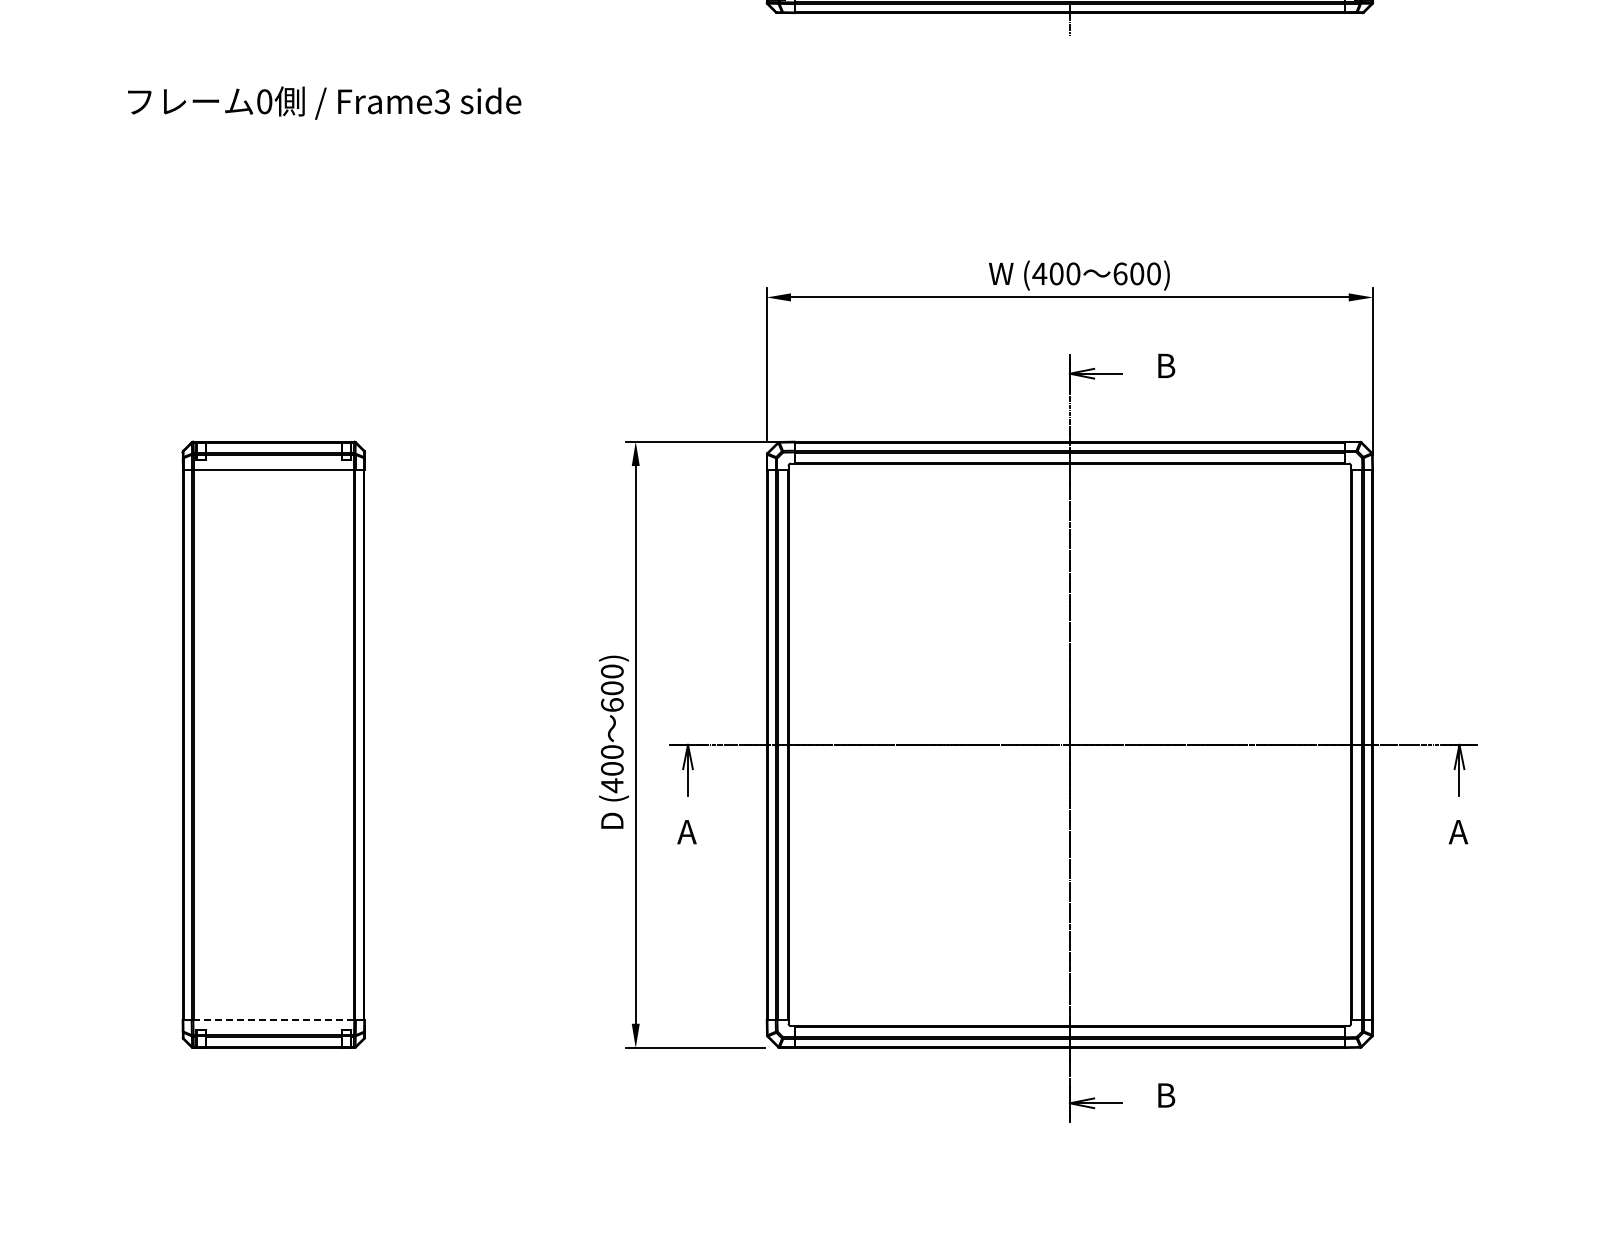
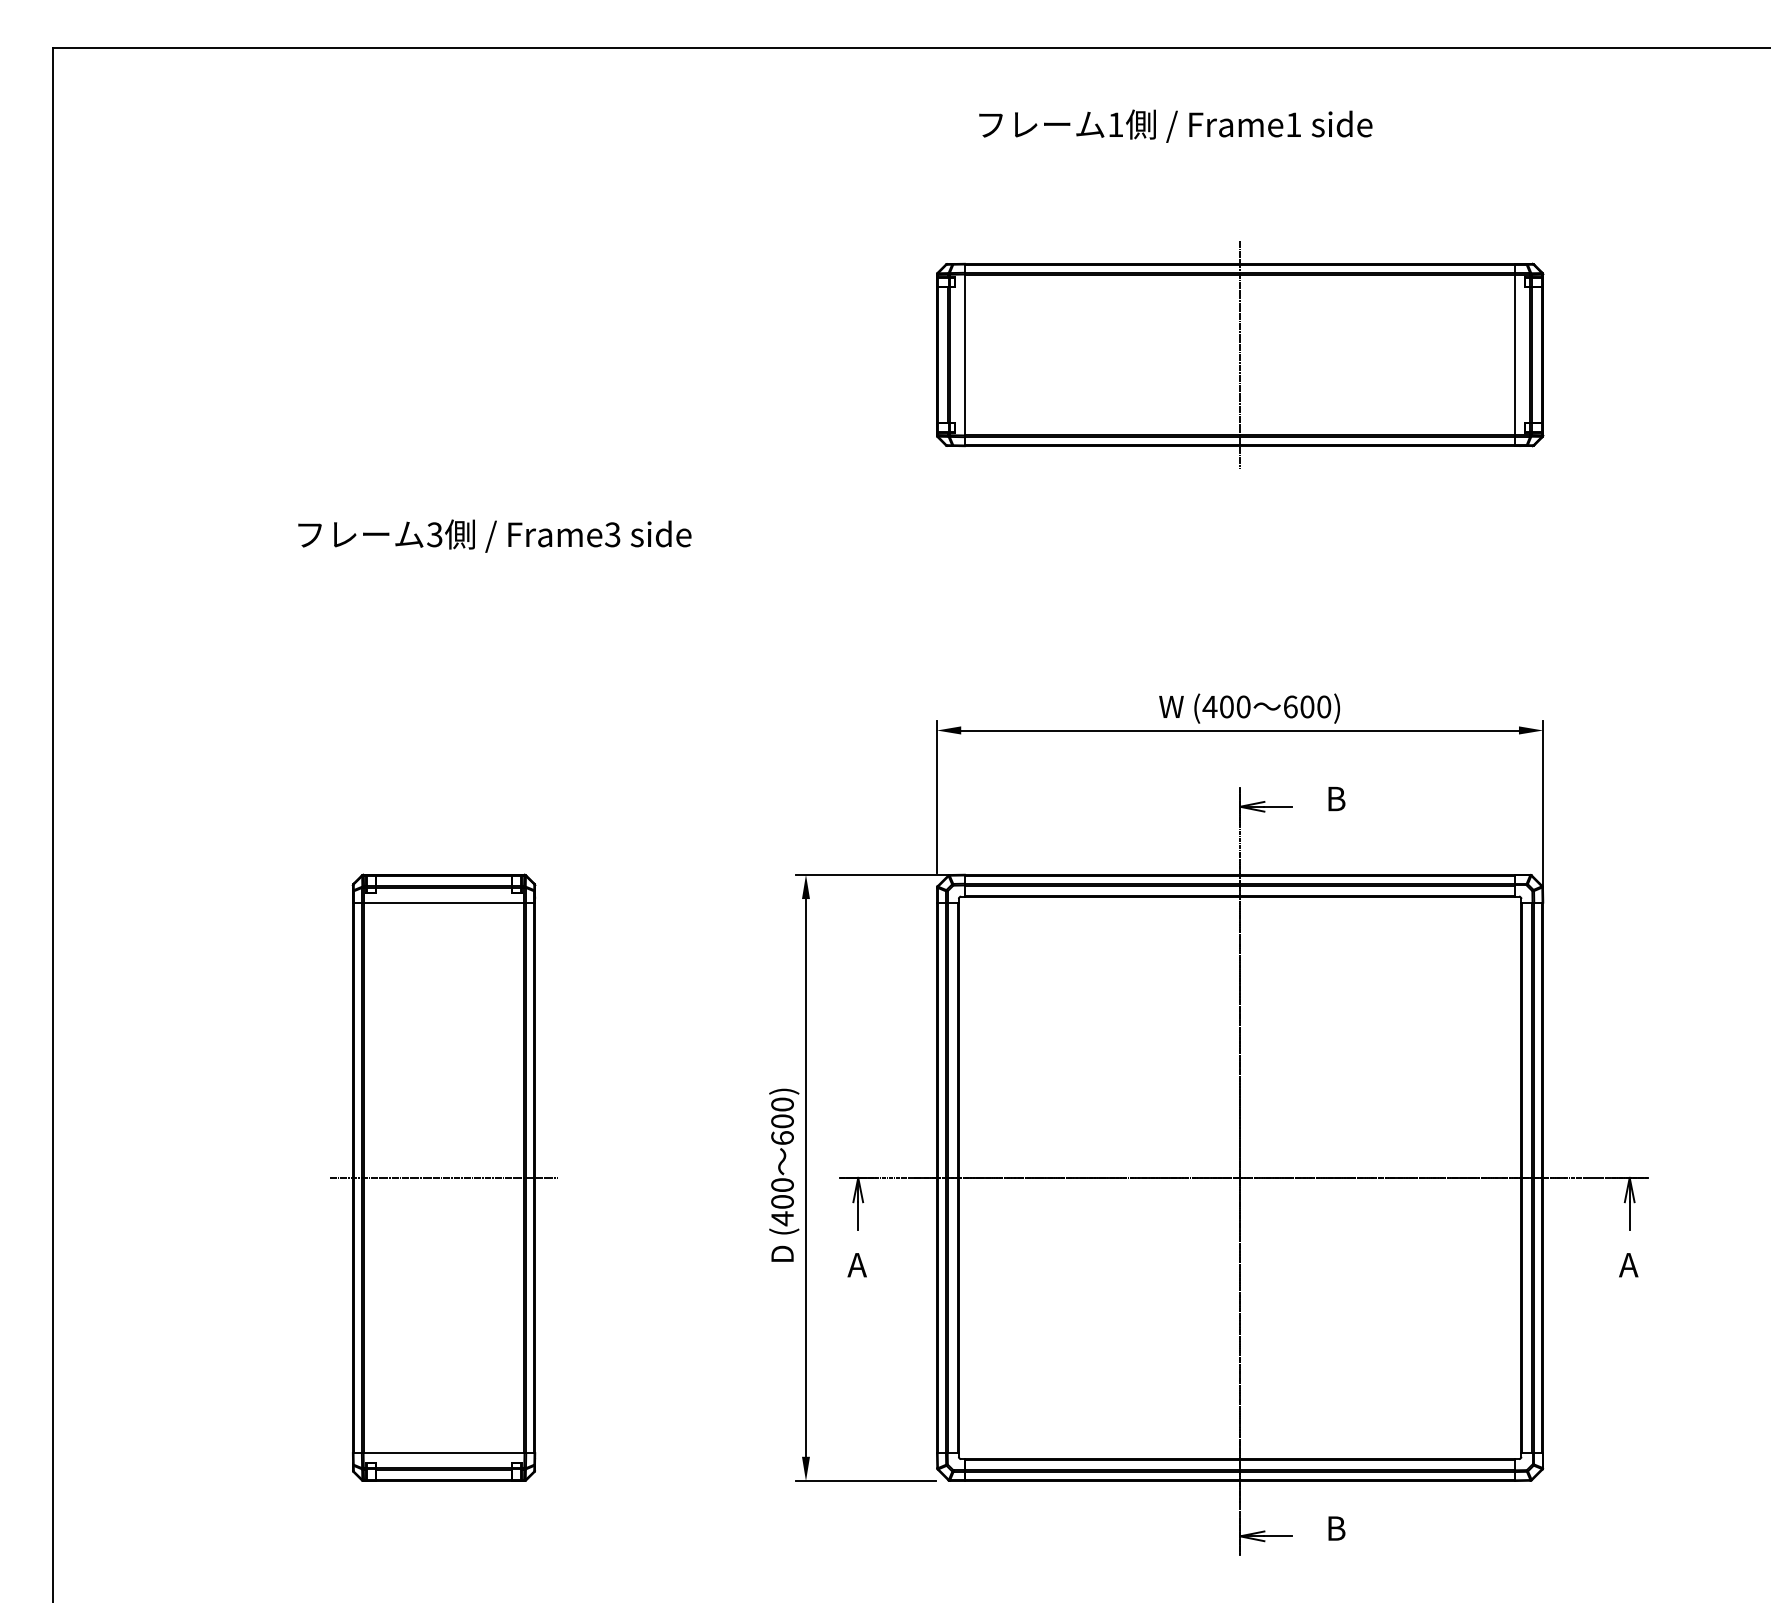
text: (264, 101) -> (434, 534), 0 -> 3
line: (273, 744) -> (443, 1177), added
line: (273, 1020) -> (443, 1453), dashed -> solid

